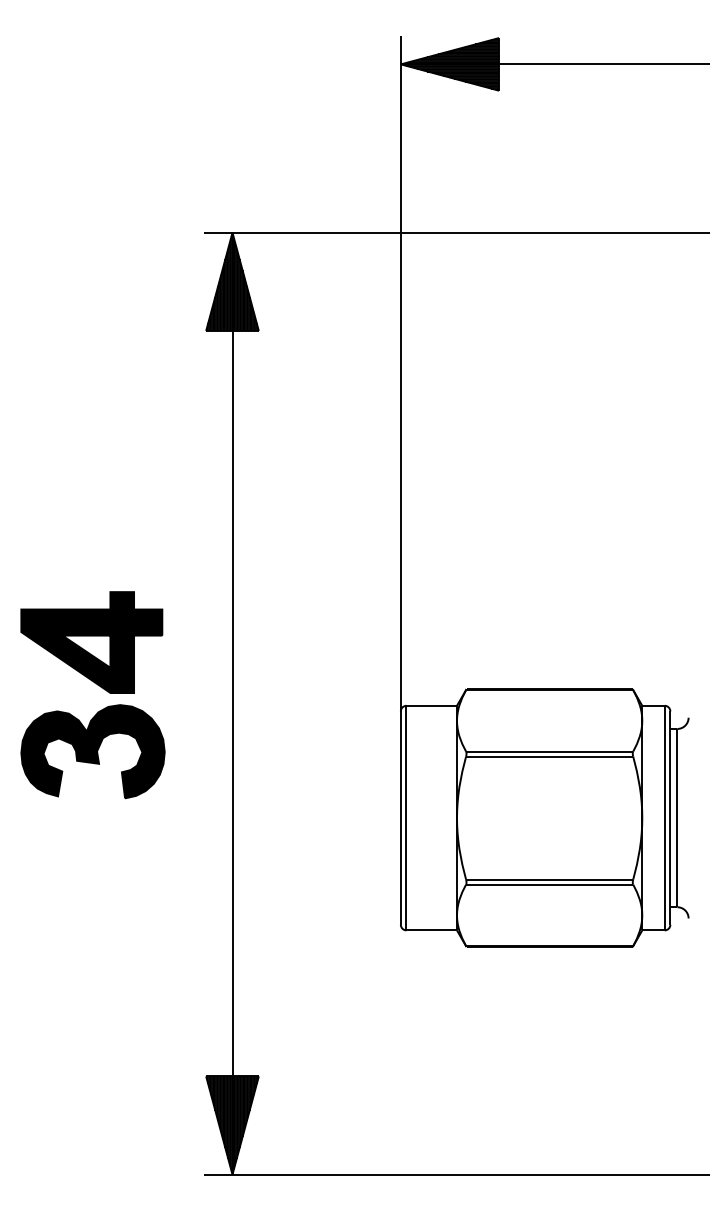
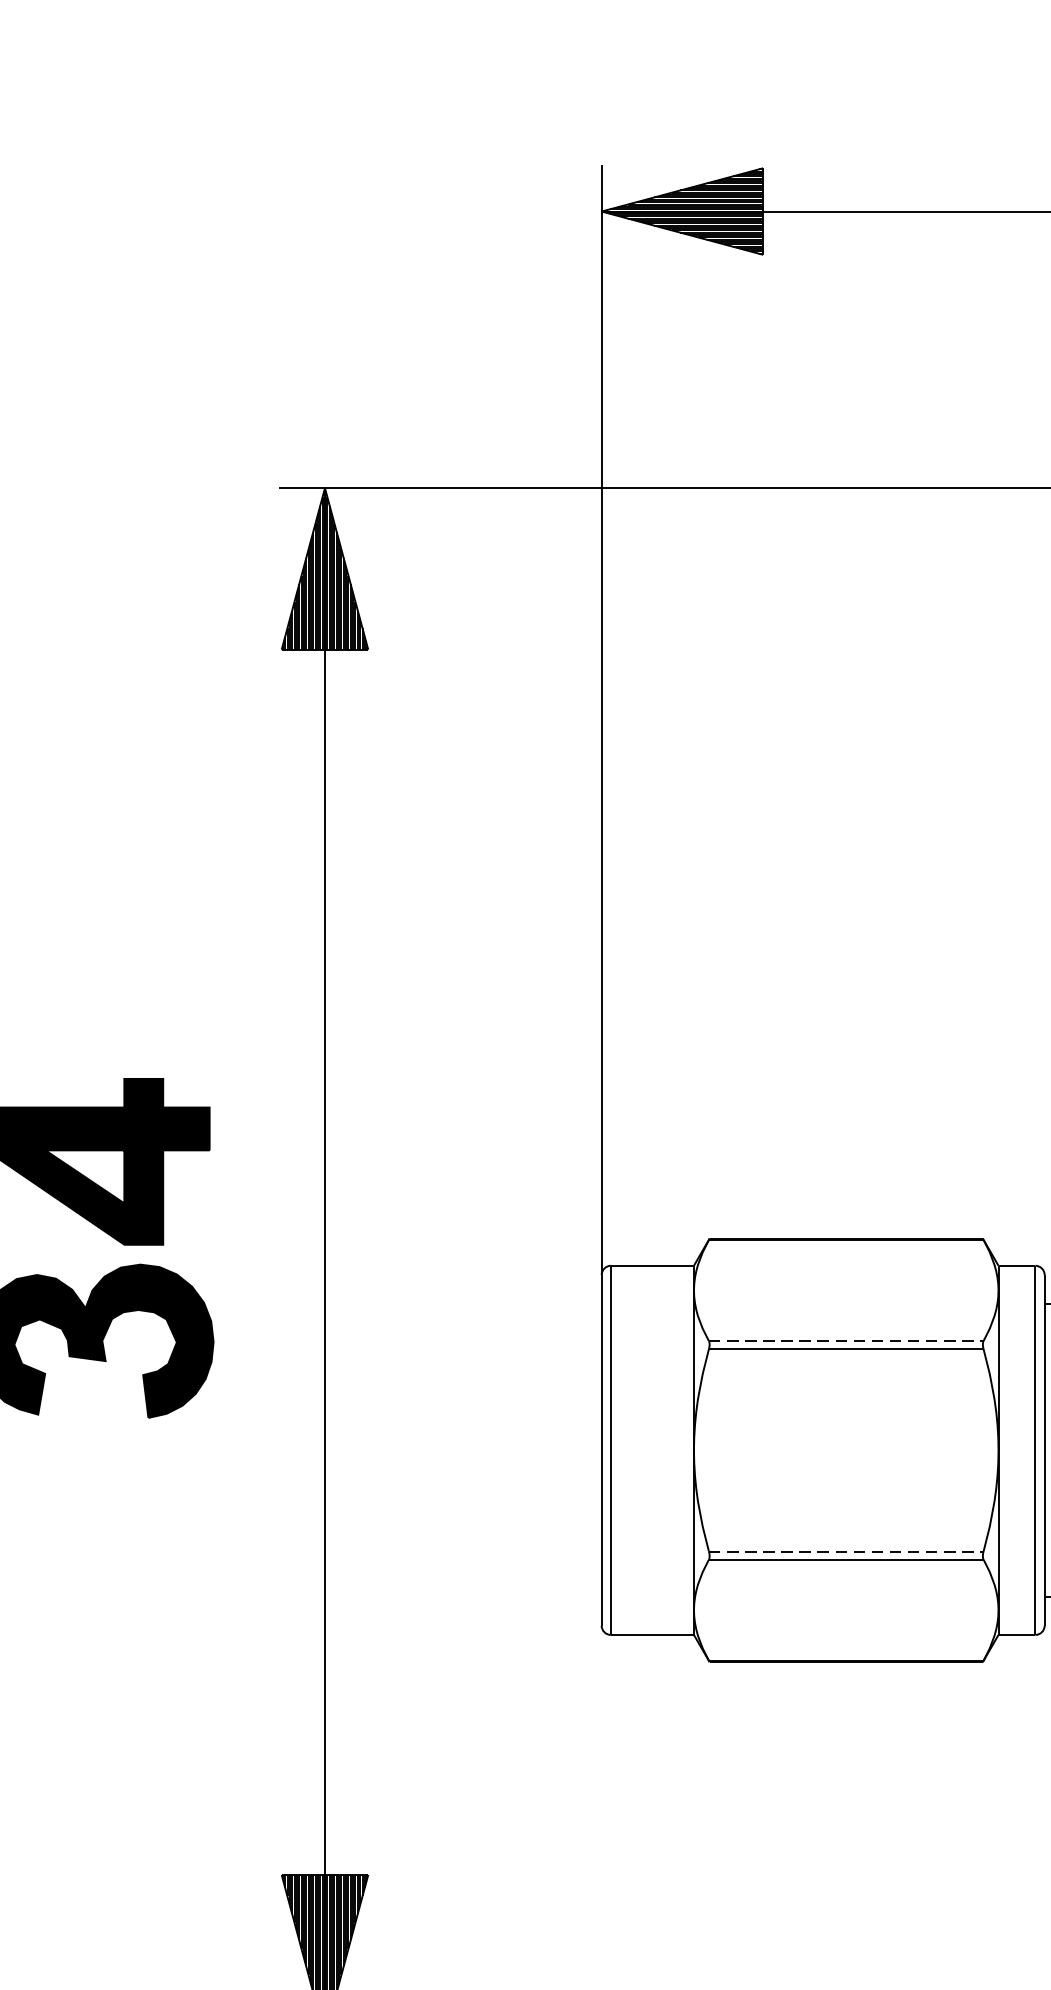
line: (549, 751) -> (846, 1340), solid -> dashed
line: (549, 879) -> (846, 1551), solid -> dashed

